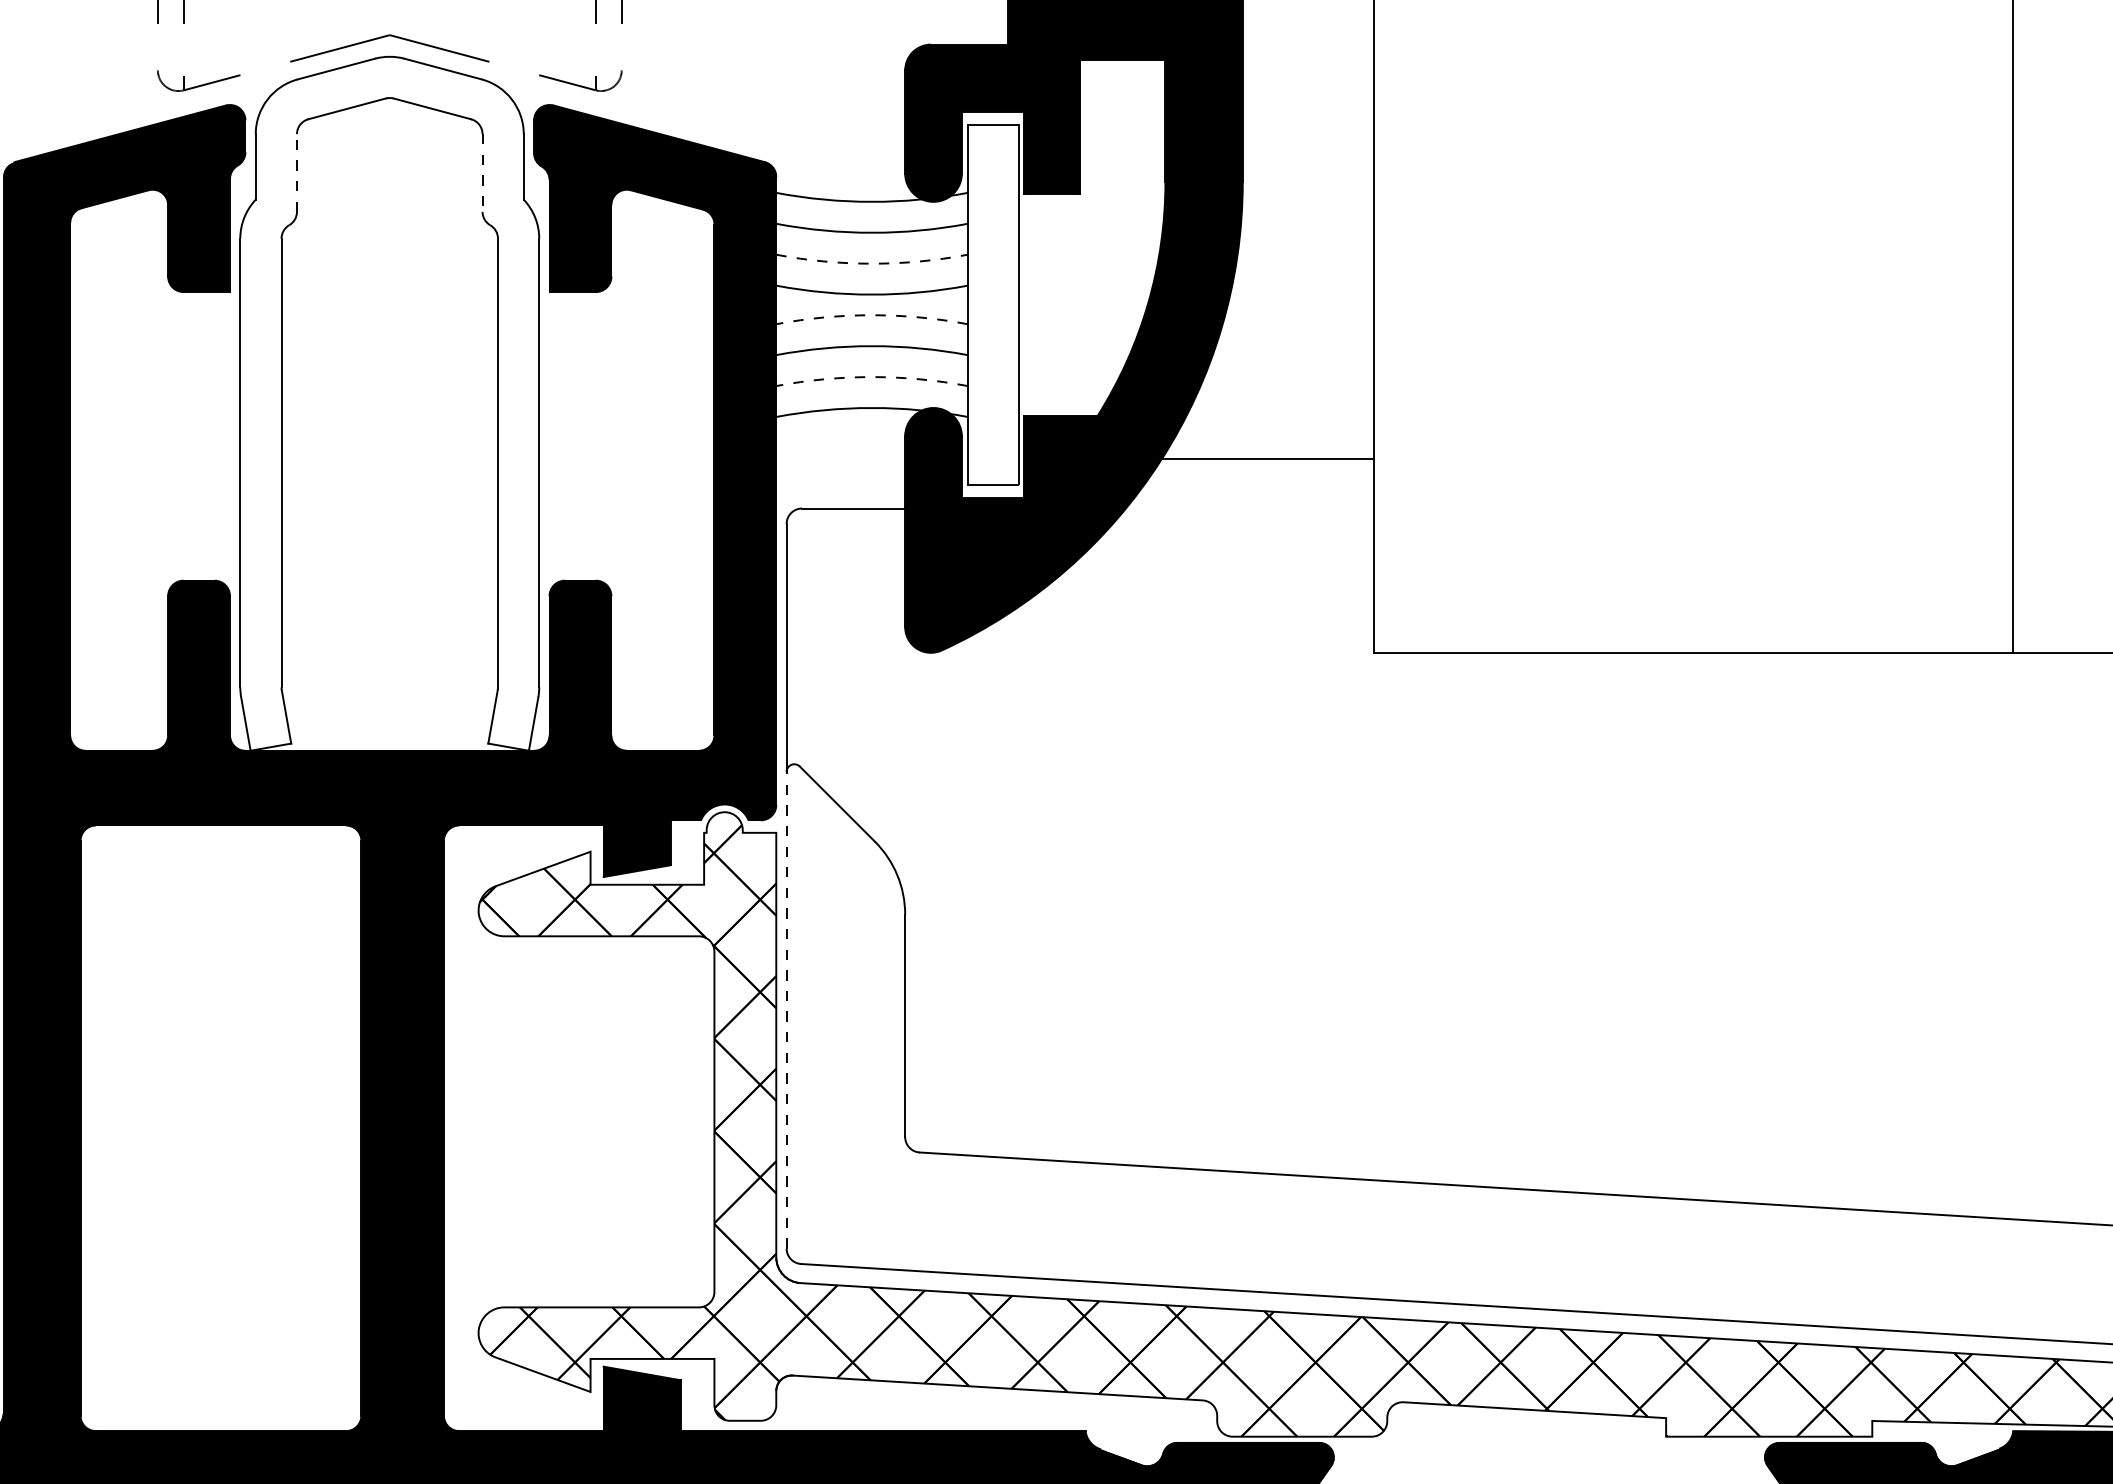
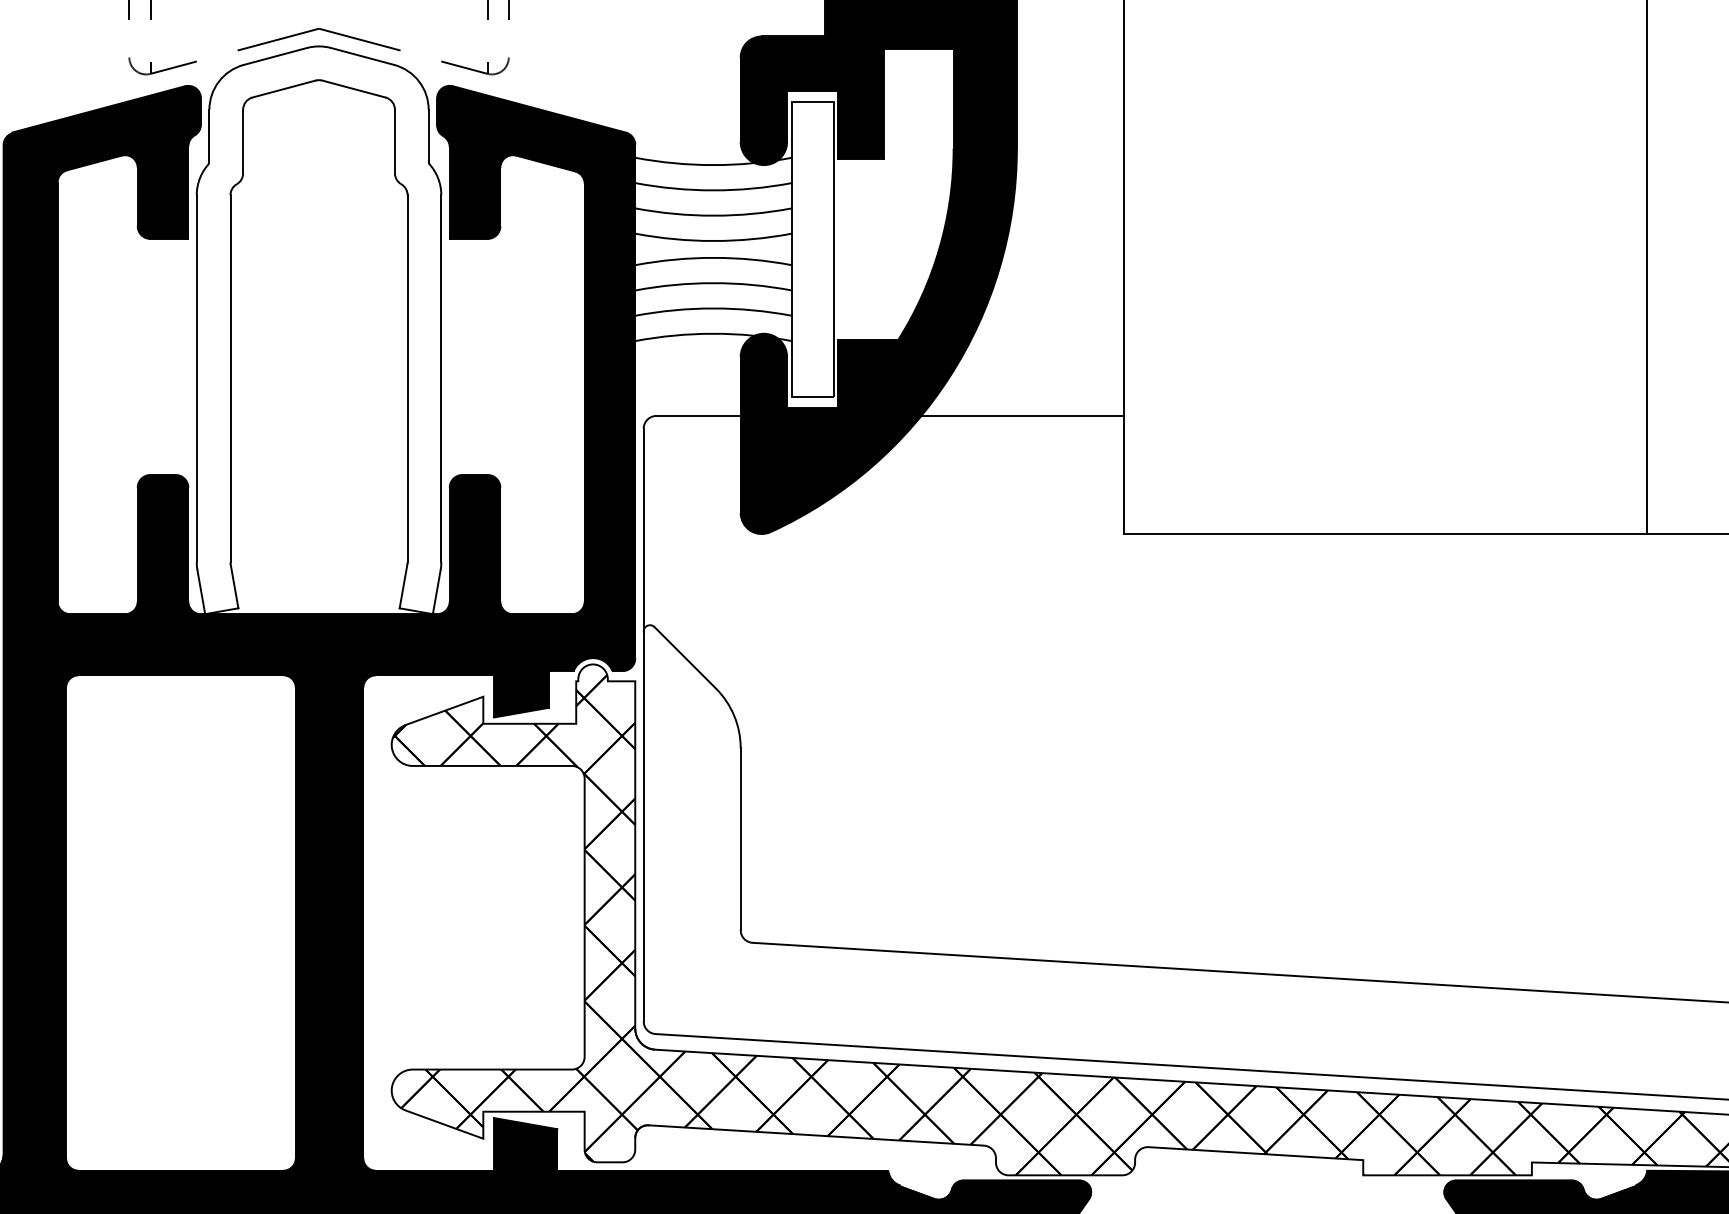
line: (297, 173) -> (243, 141), dashed -> solid
line: (482, 173) -> (394, 141), dashed -> solid
arc: (872, 263) -> (713, 215), dashed -> solid
arc: (872, 315) -> (713, 258), dashed -> solid
arc: (872, 377) -> (713, 308), dashed -> solid
line: (1249, 458) -> (1022, 415), moved
line: (786, 1009) -> (643, 825), dashed -> solid

